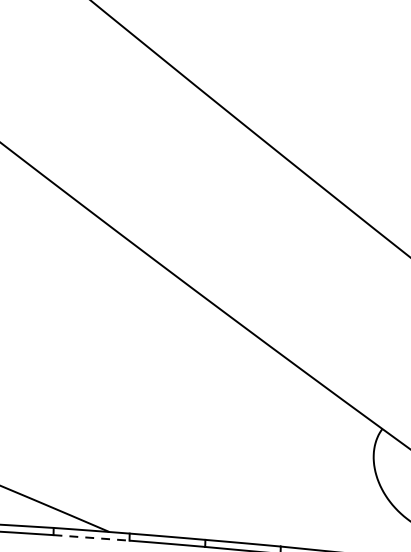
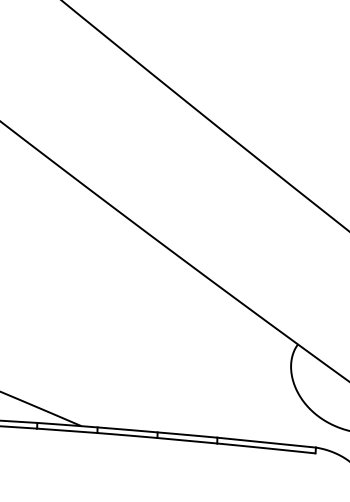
line: (91, 537) -> (67, 430), dashed -> solid

